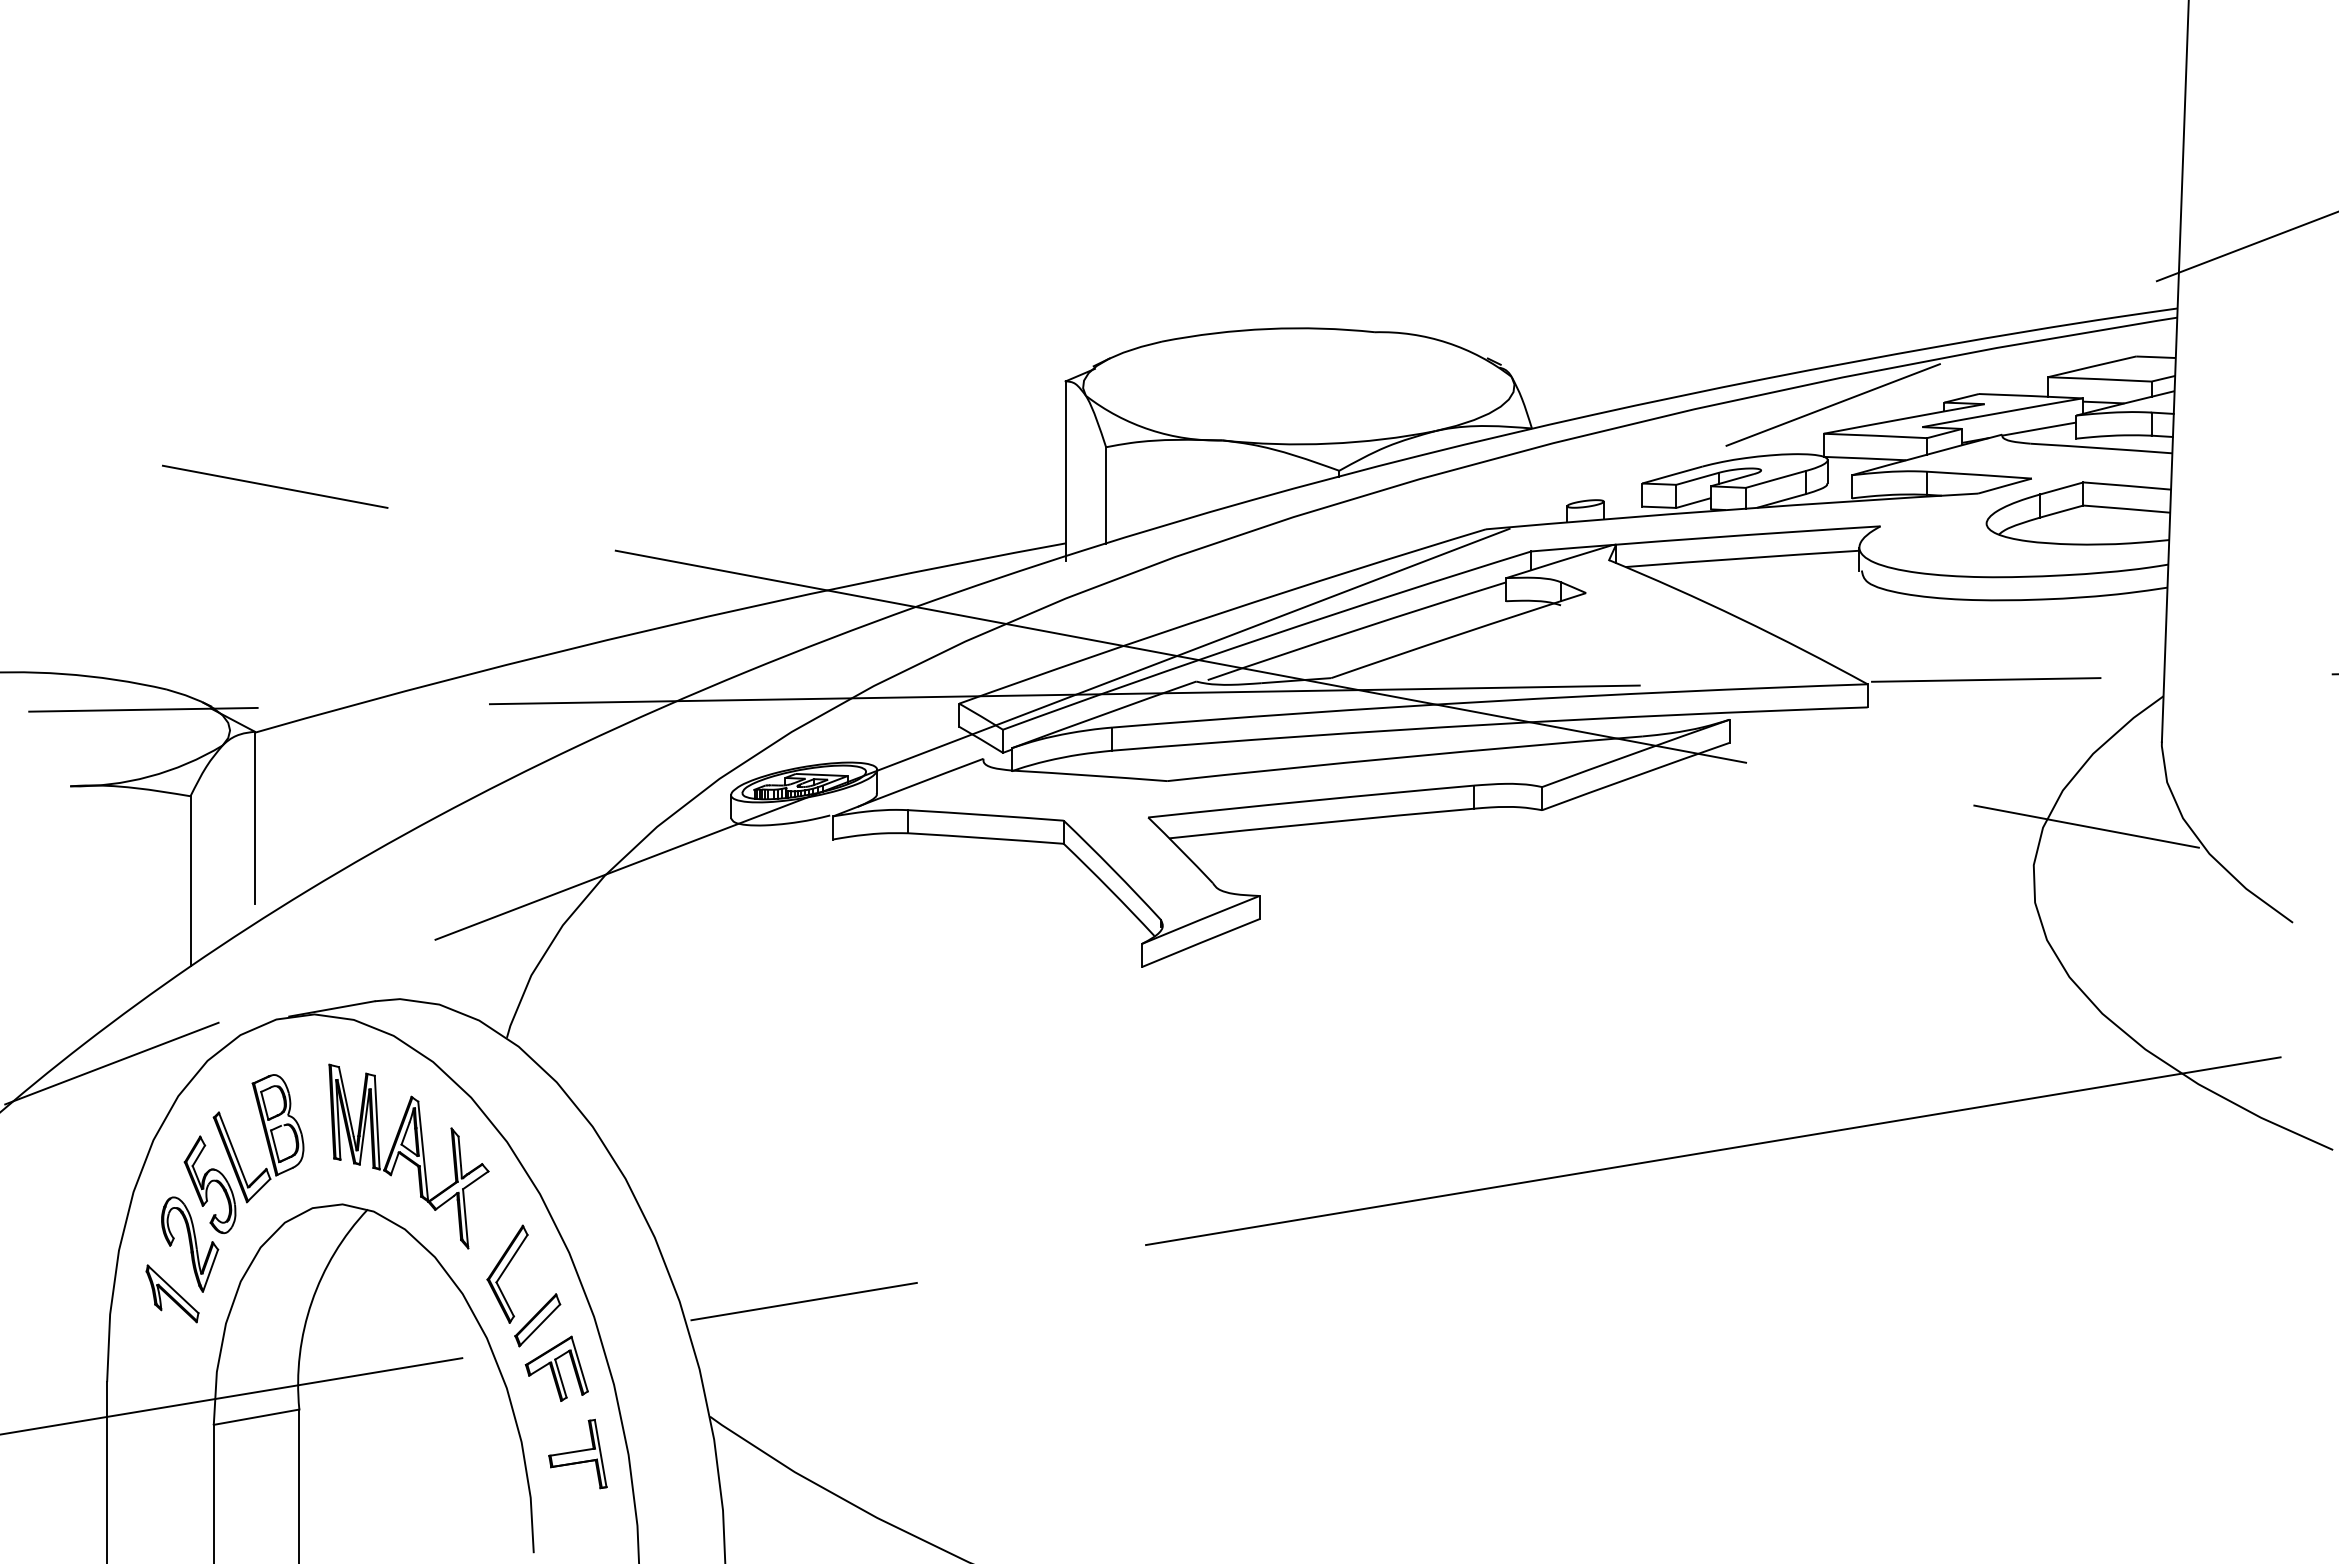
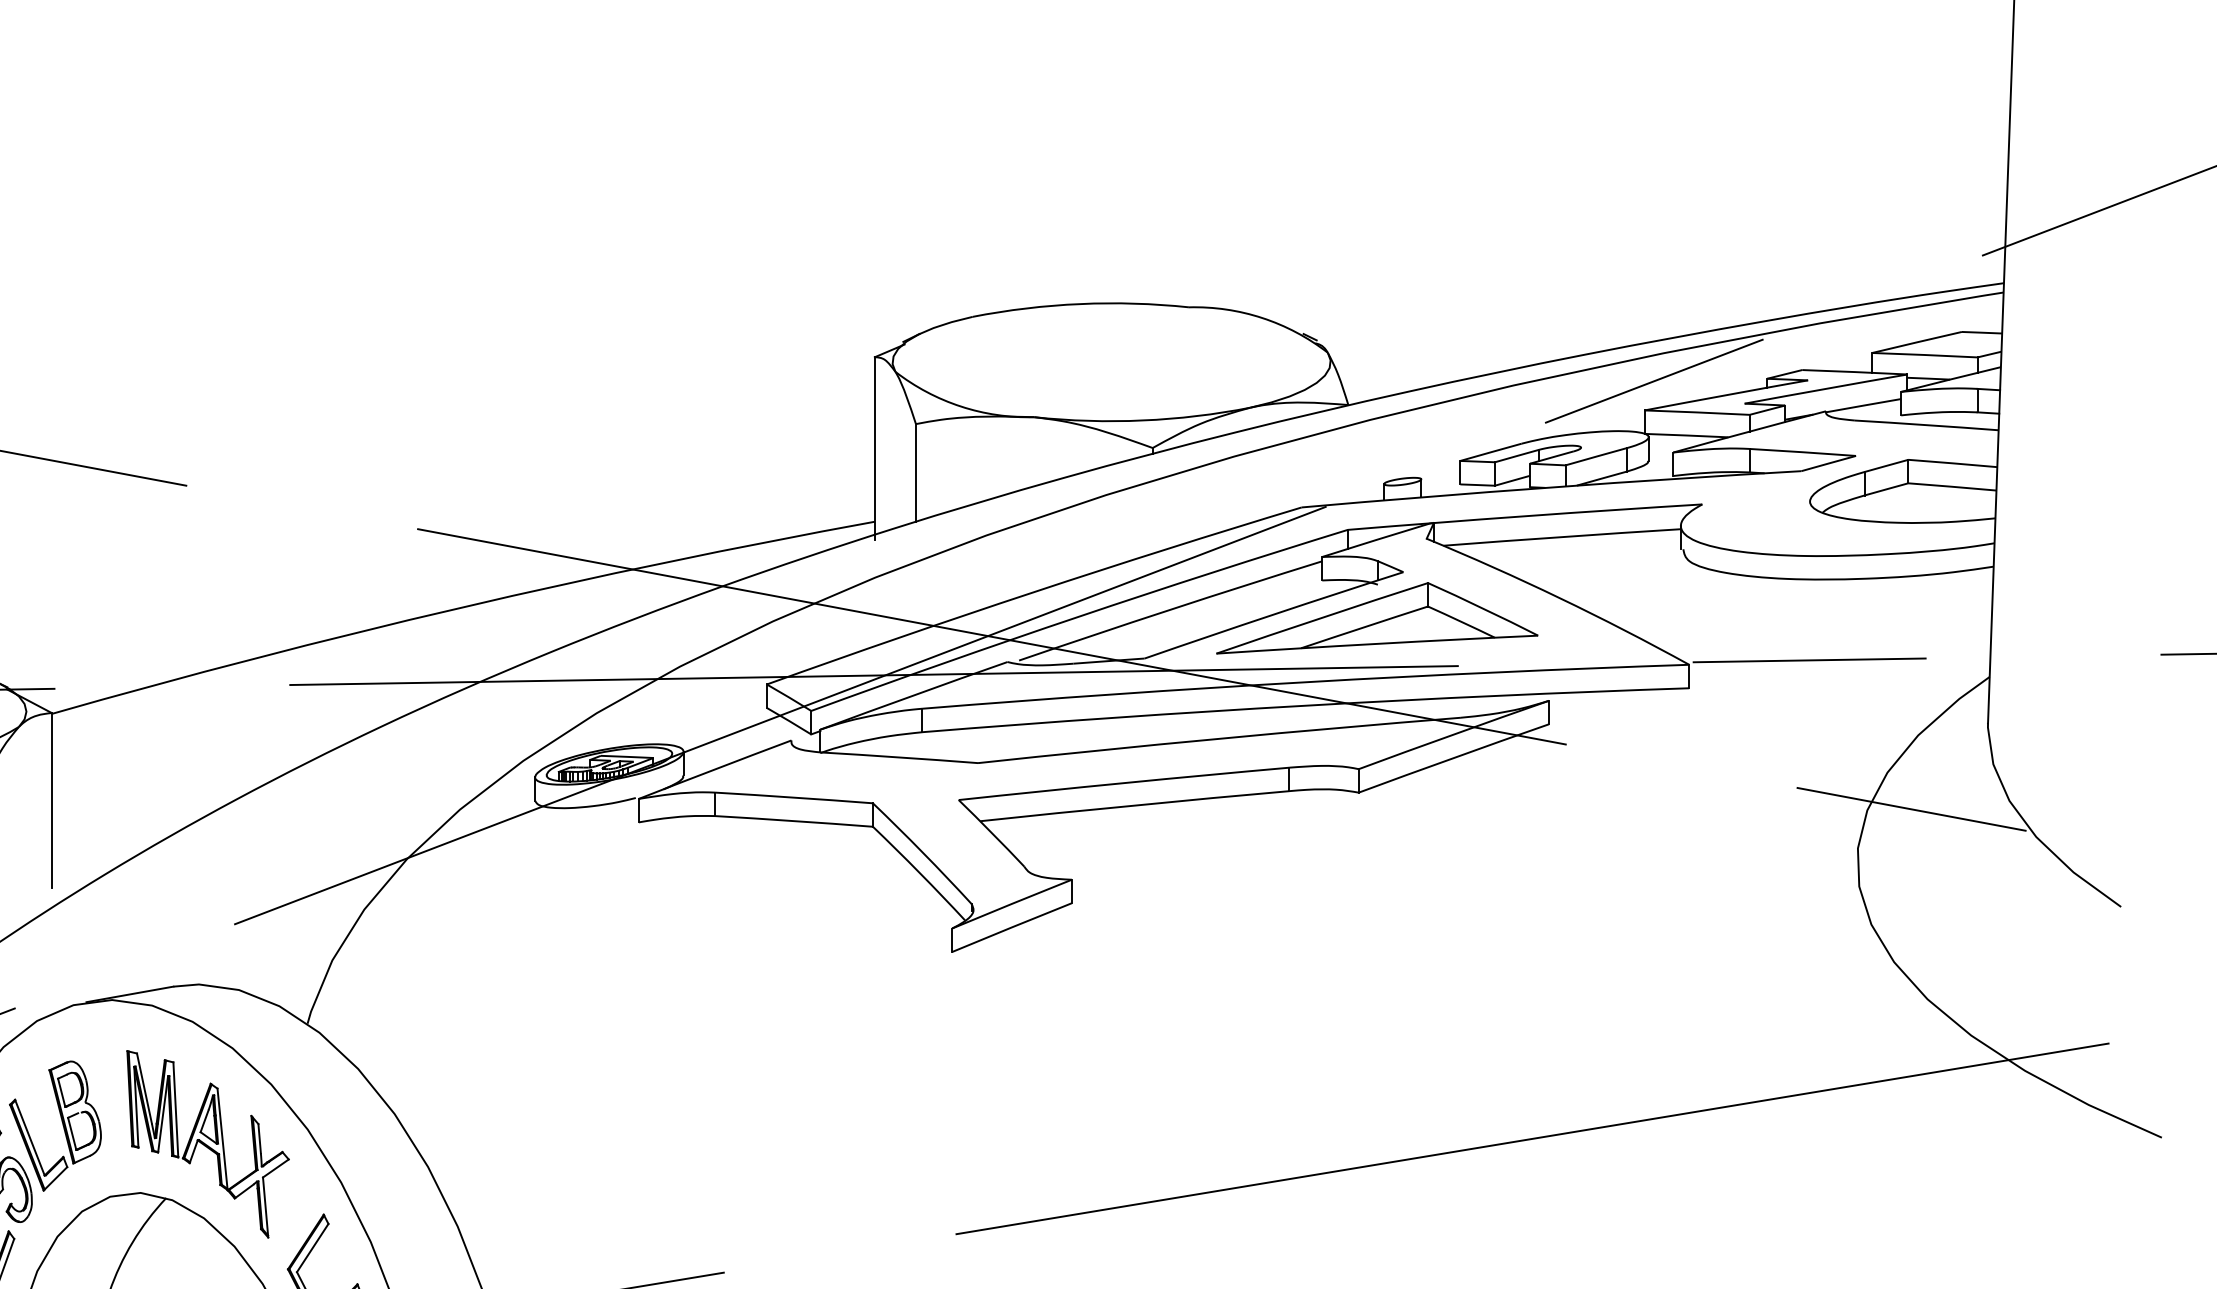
part: (1559, 638) -> (1376, 618), added

